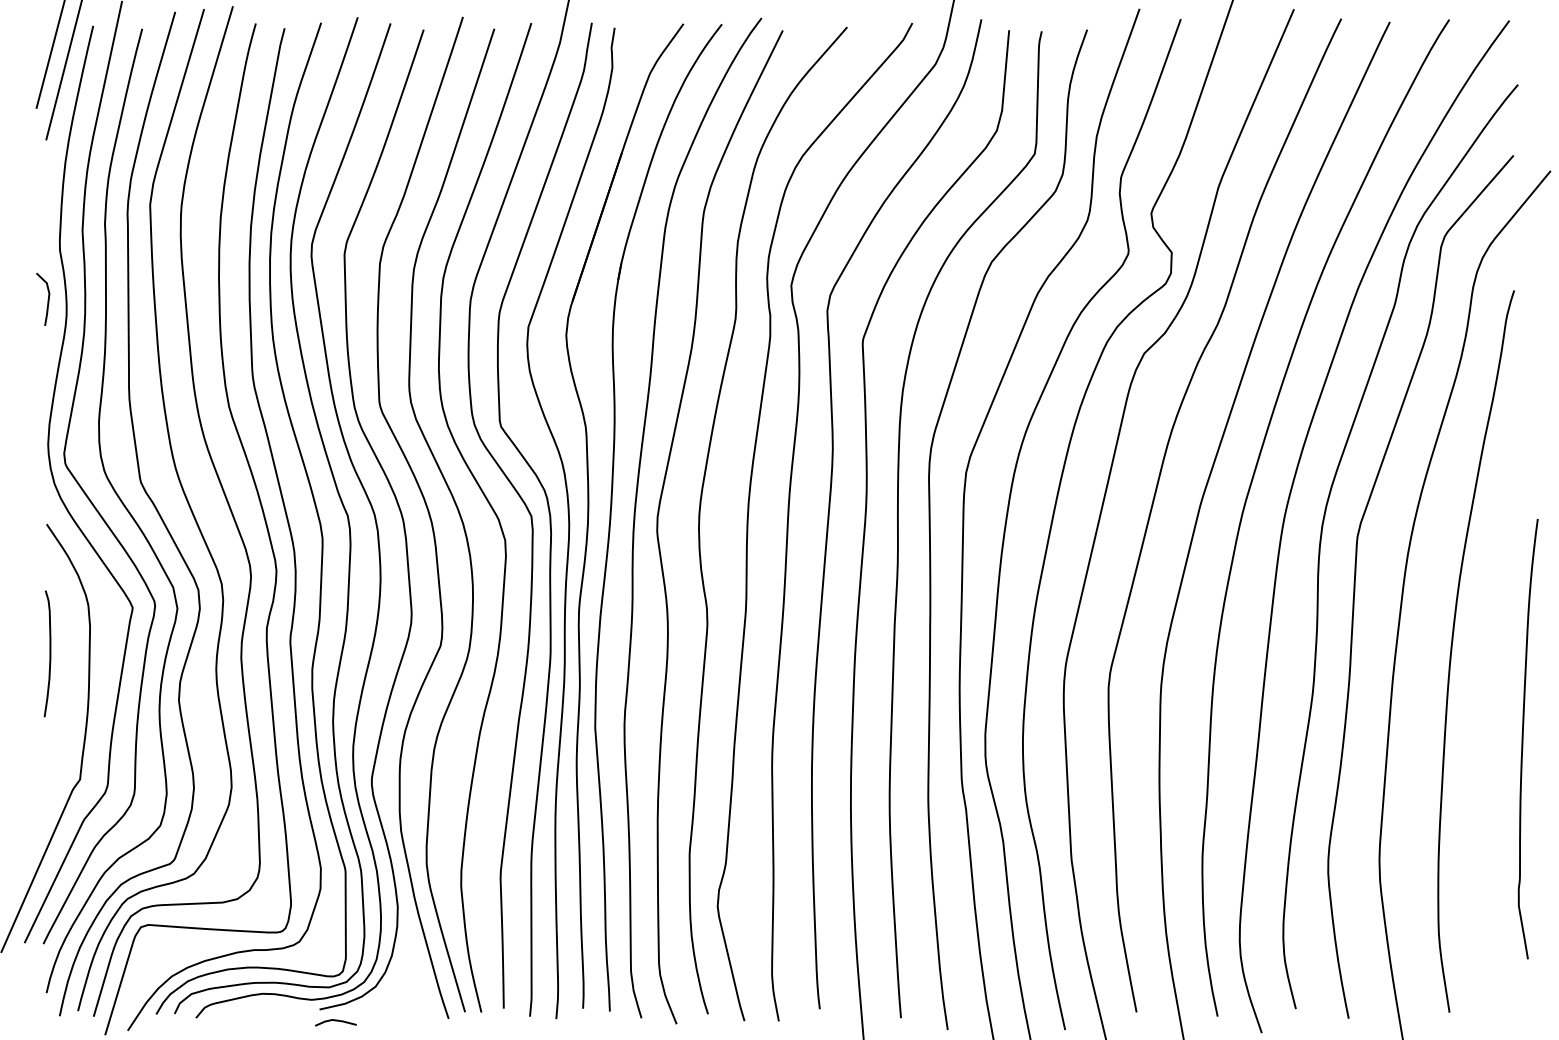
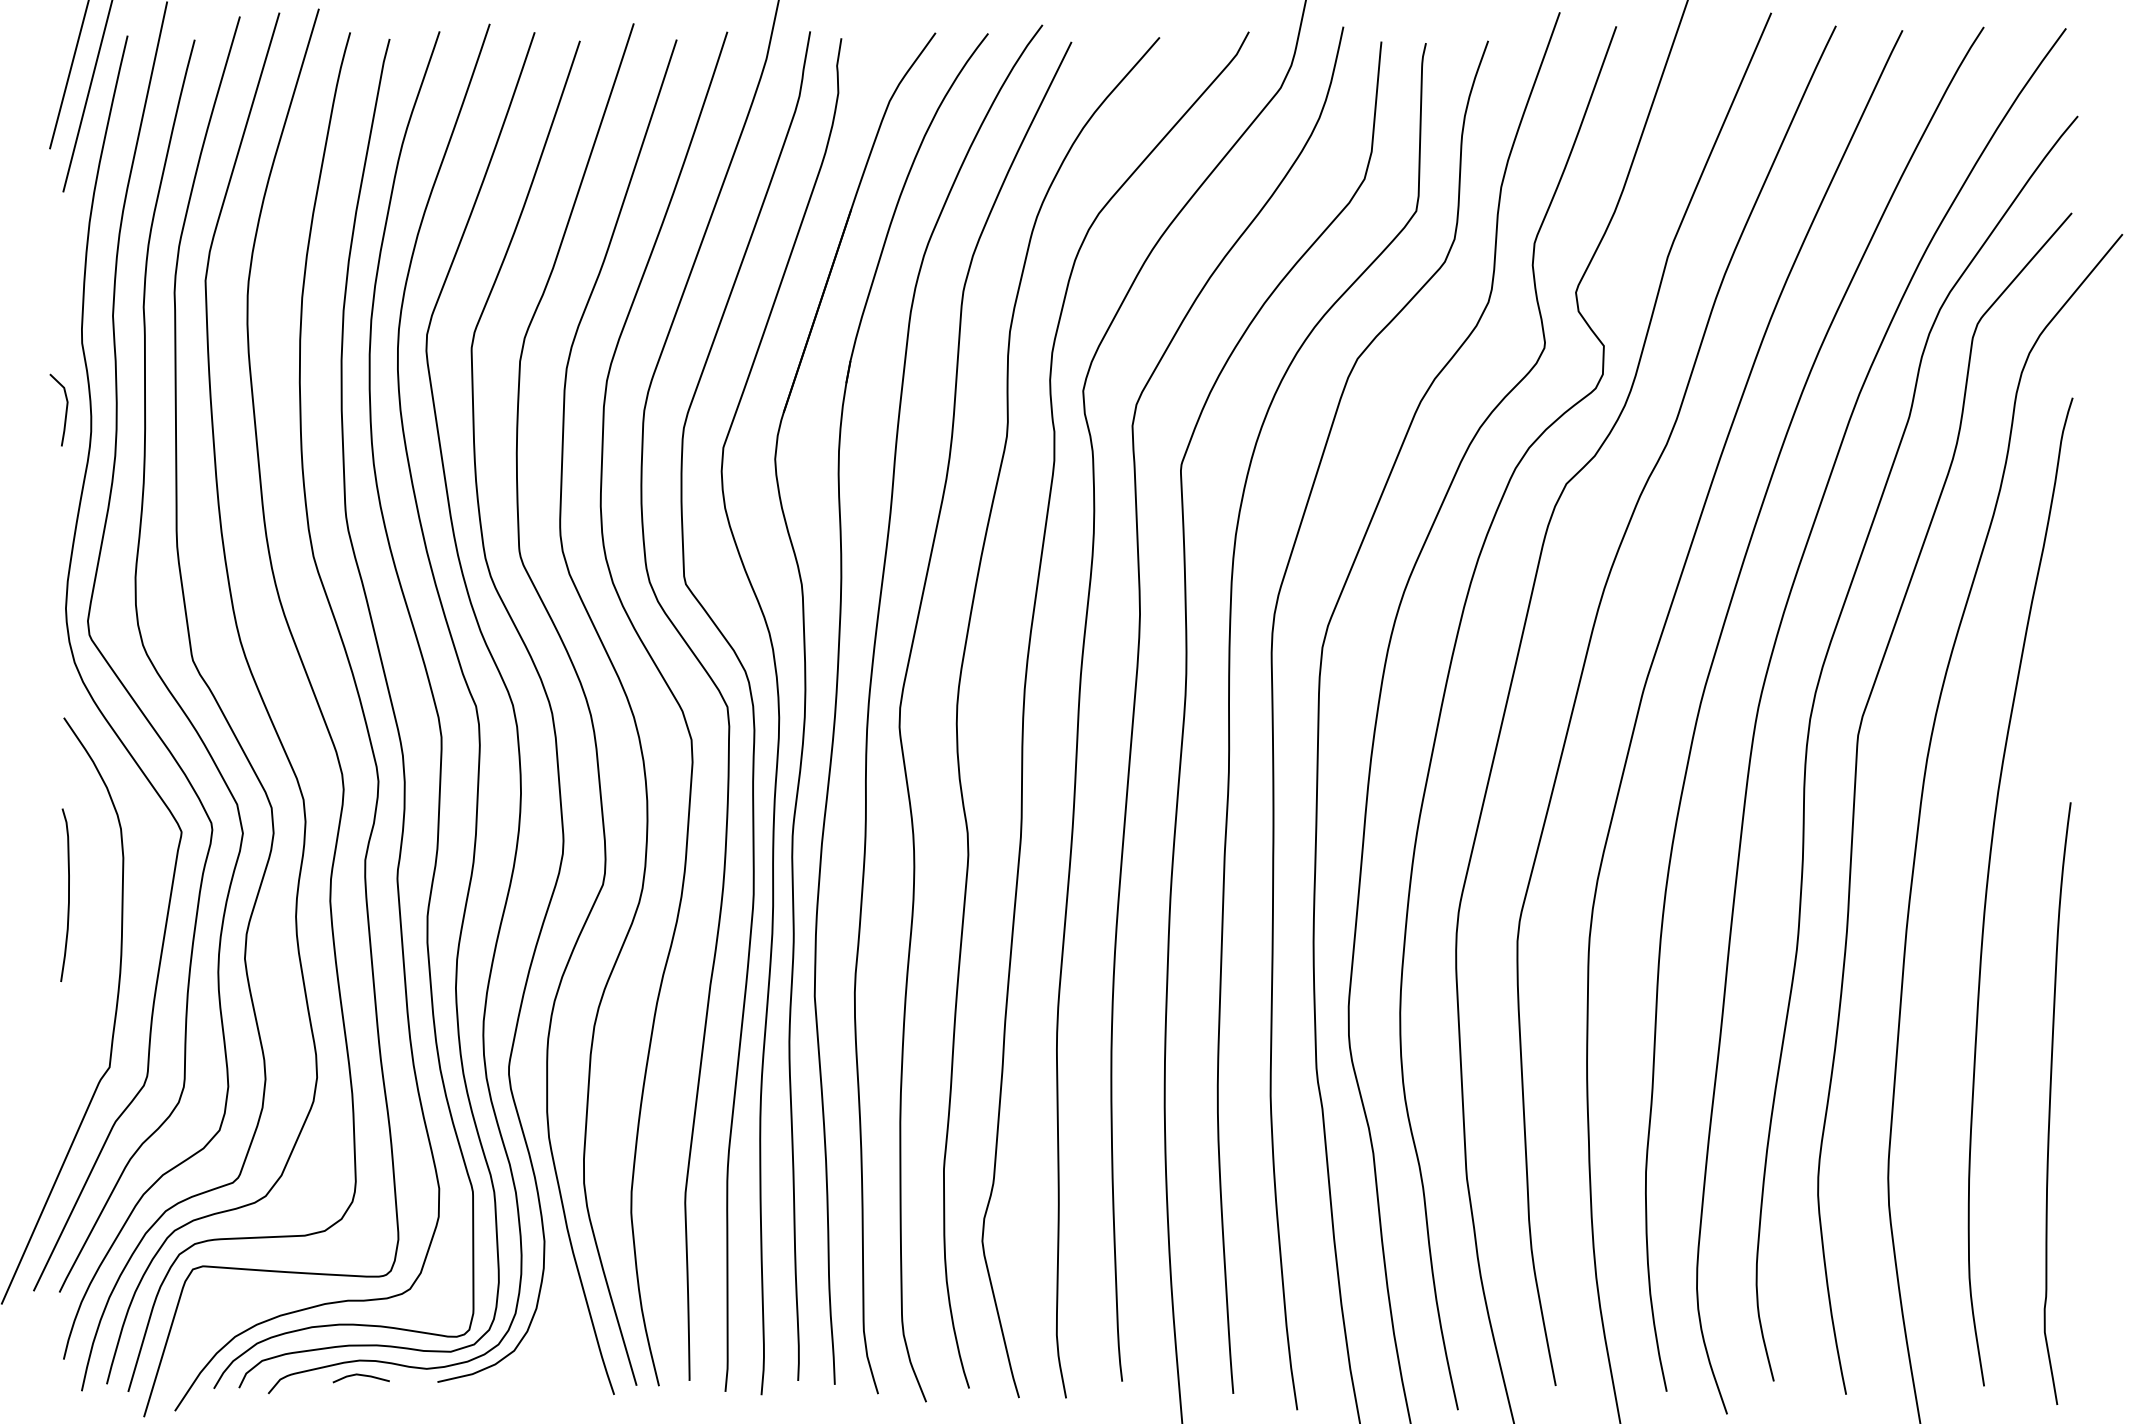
curve: (1523, 739) -> (2051, 1104), moved
line: (335, 1021) -> (360, 1376), moved

